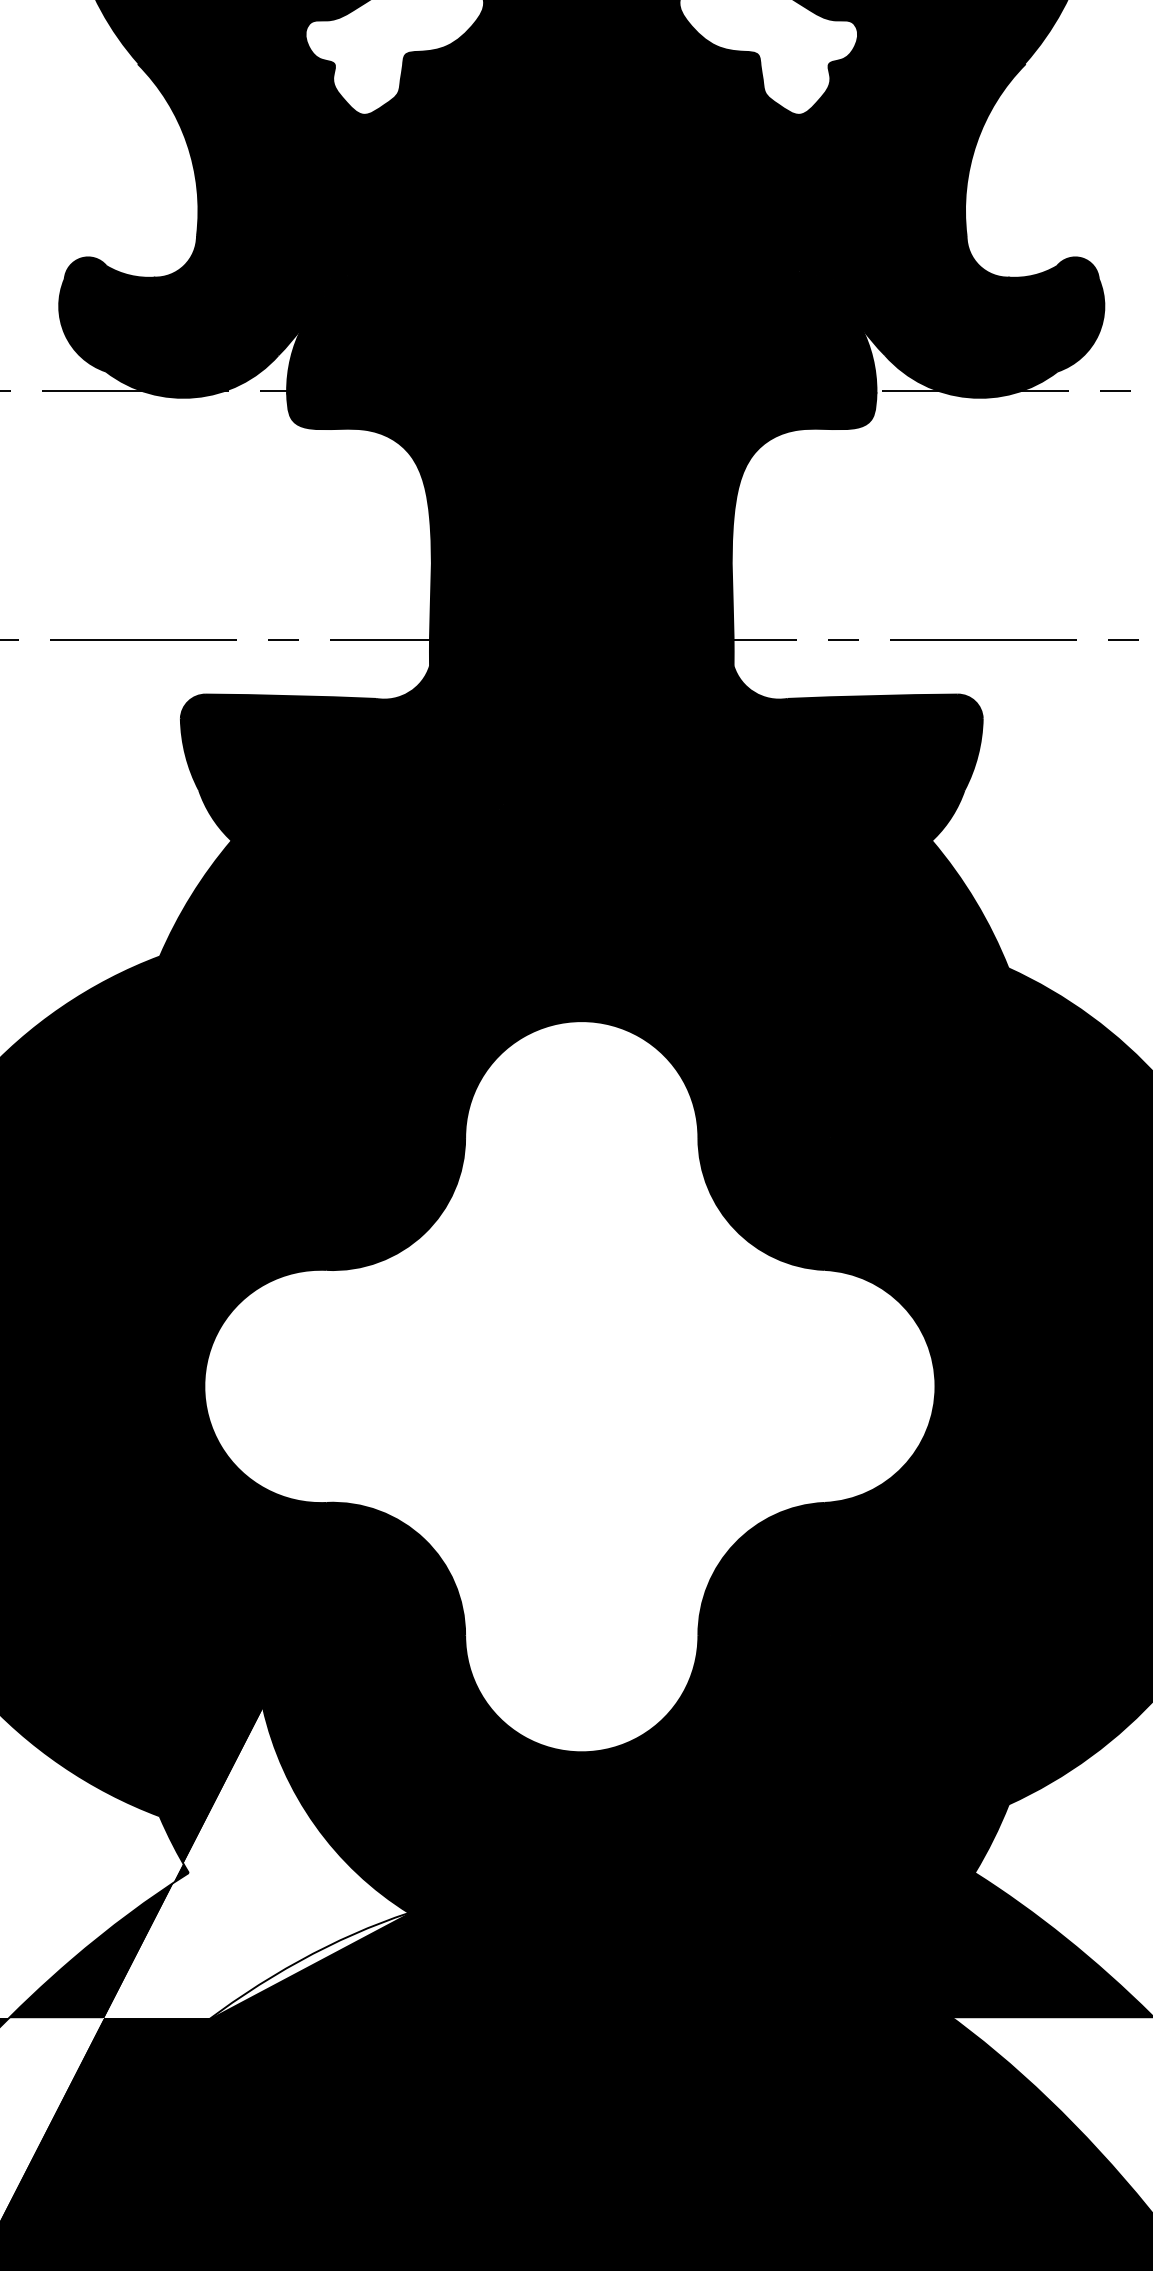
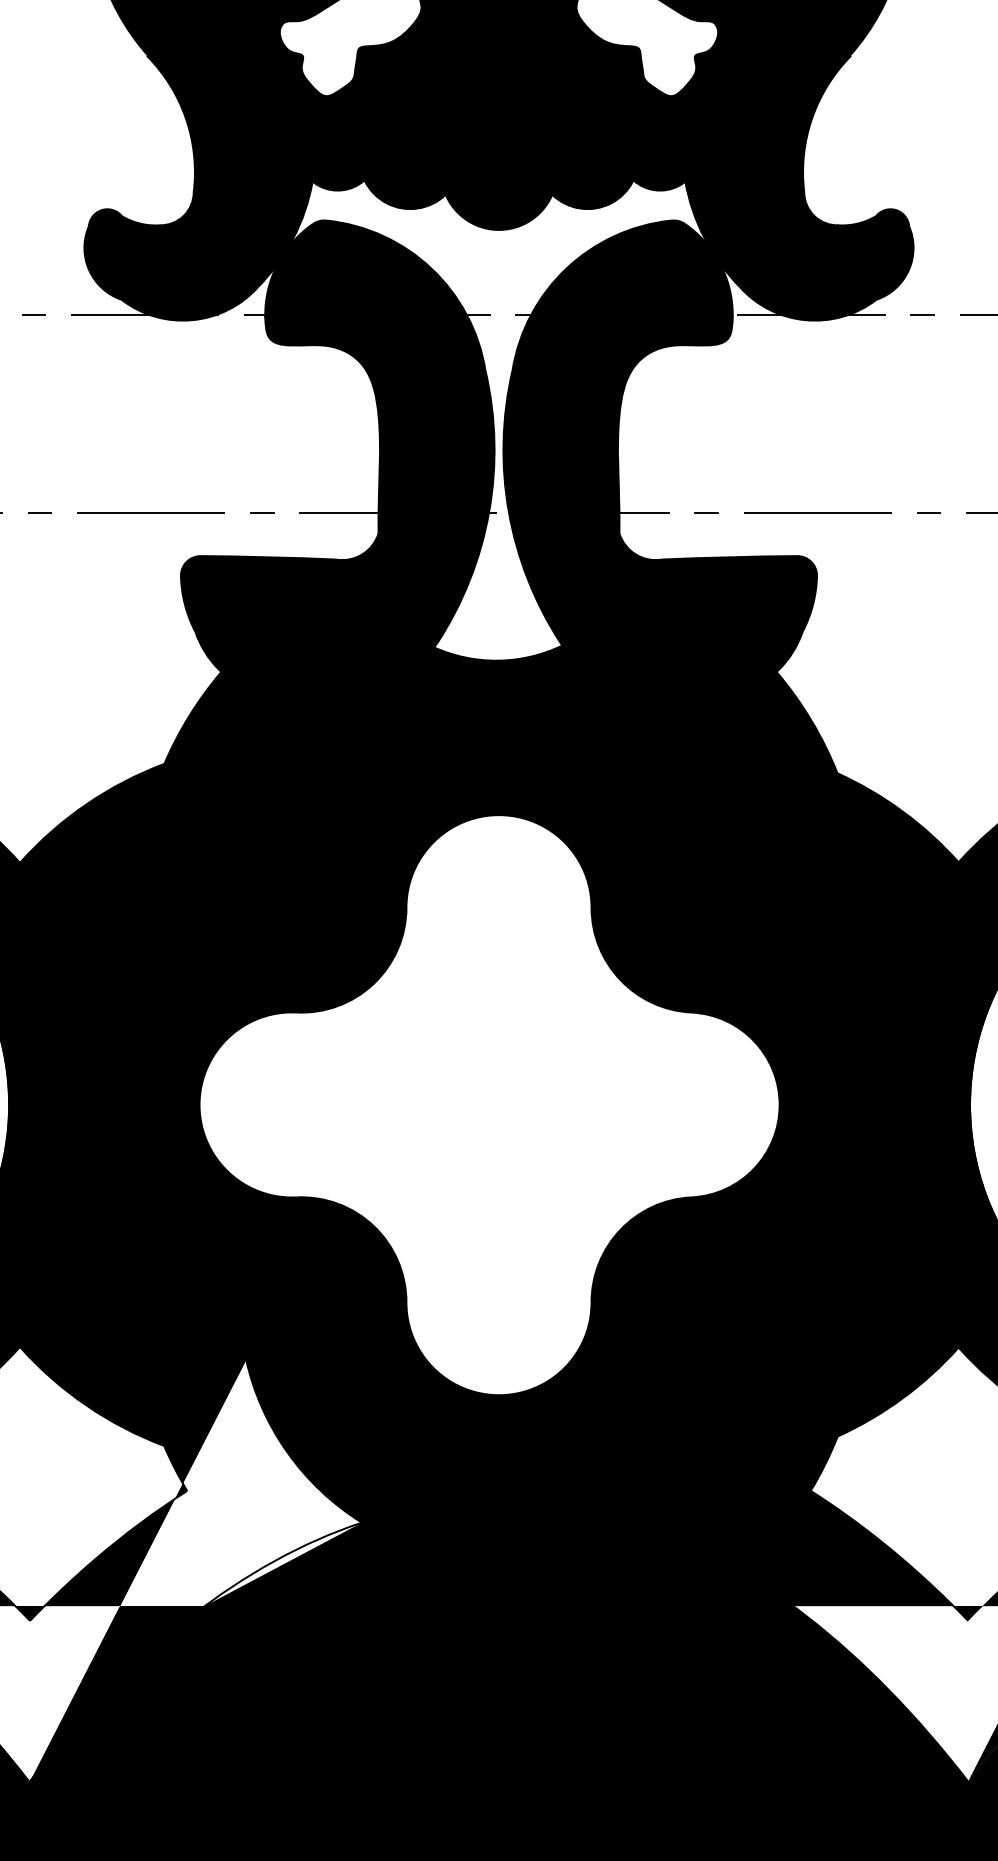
fill: (581, 523) -> (498, 420), removed

